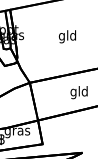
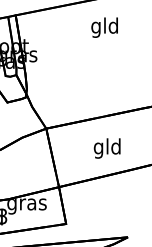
text: (67, 36) -> (104, 27), moved
text: (78, 92) -> (106, 148), moved

